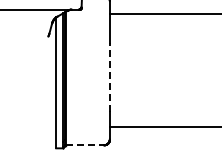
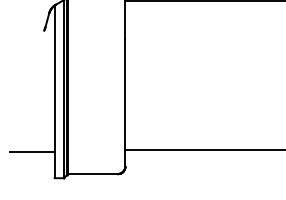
line: (109, 77) -> (124, 84), dashed -> solid
line: (39, 128) -> (32, 152), added
line: (85, 145) -> (93, 174), dashed -> solid

